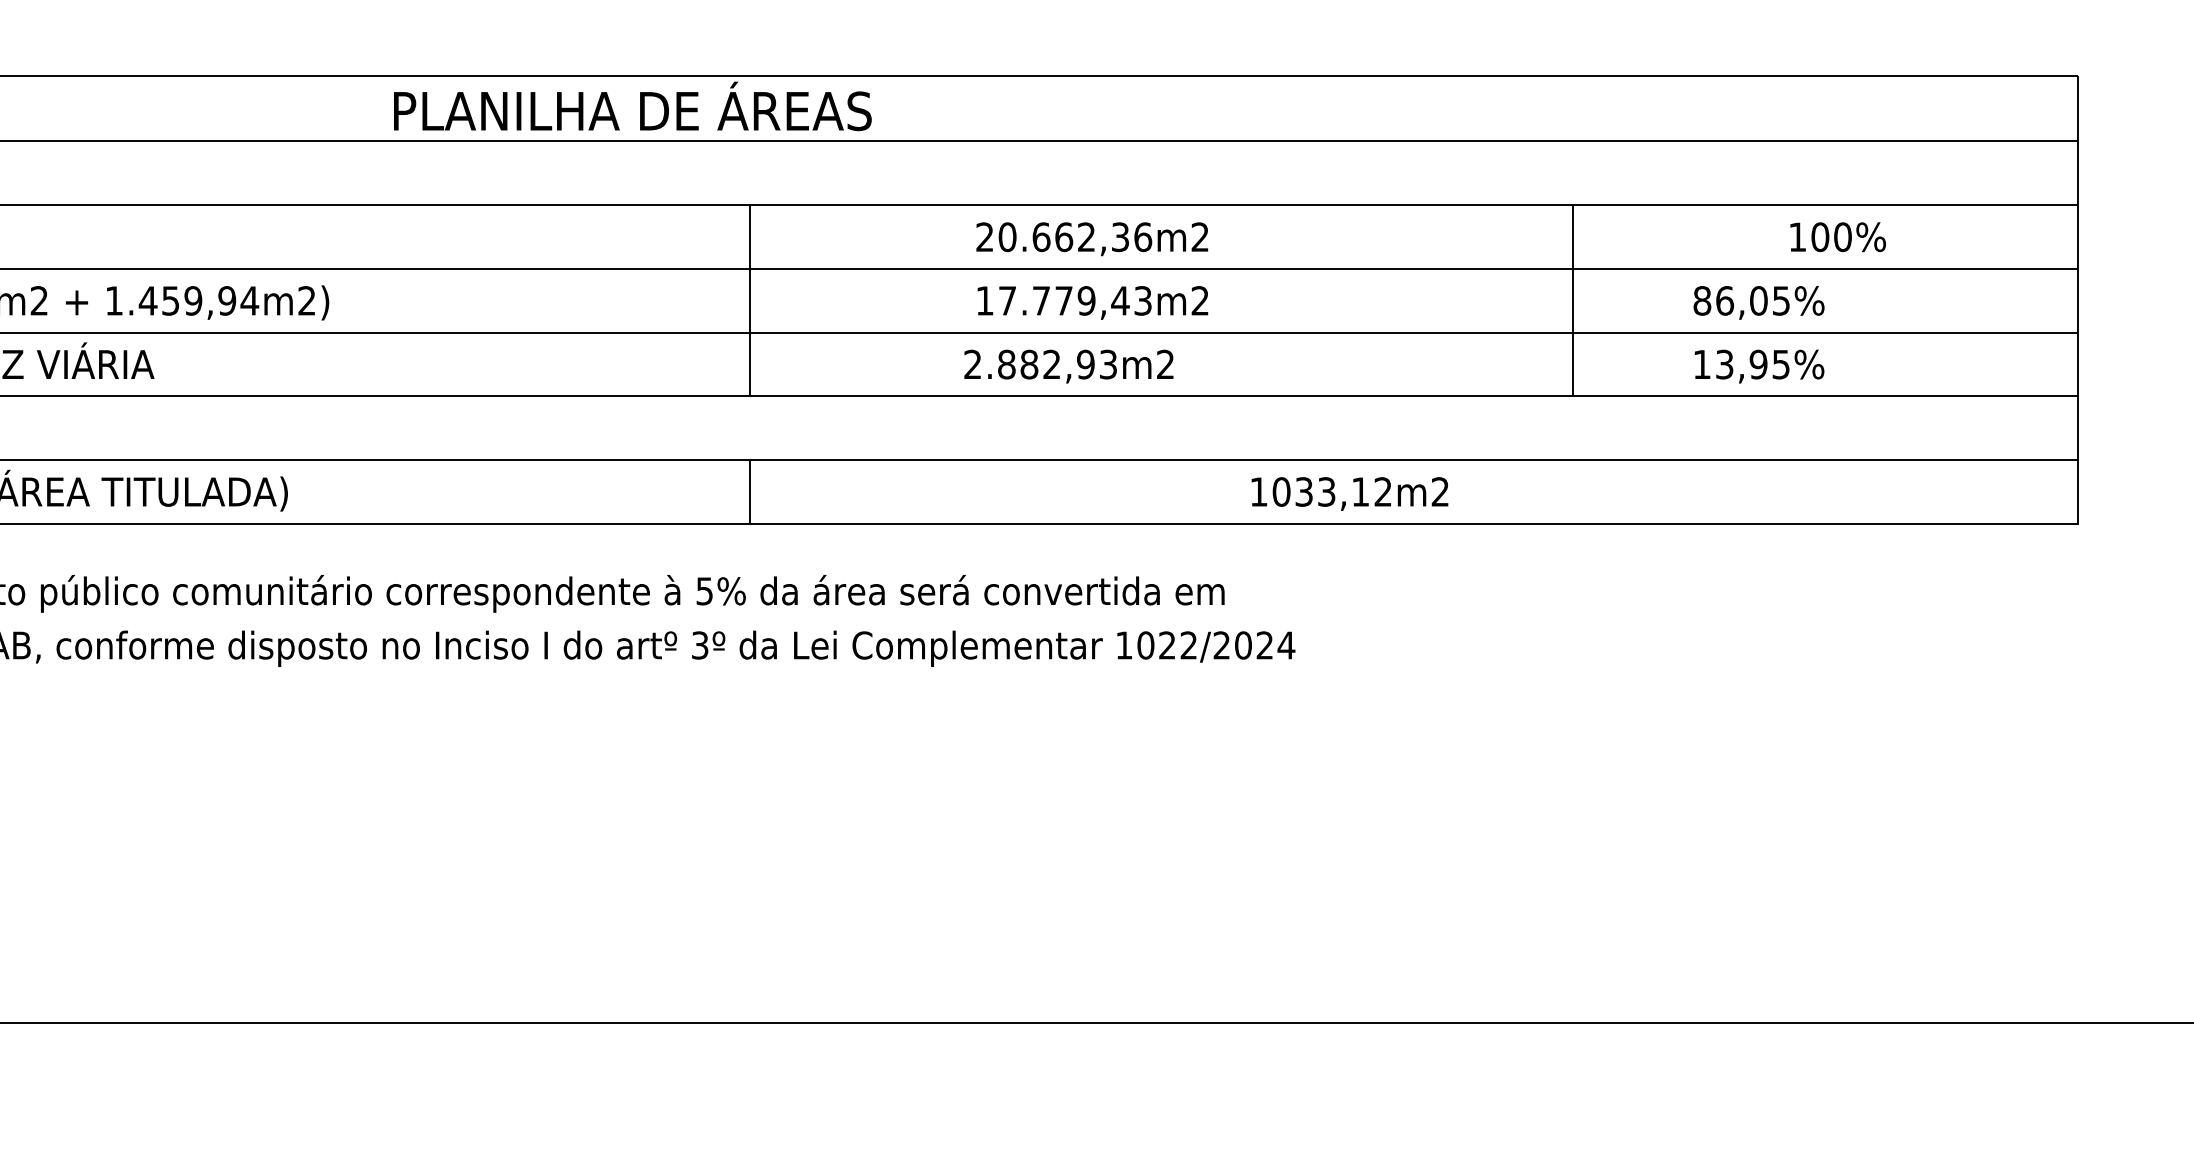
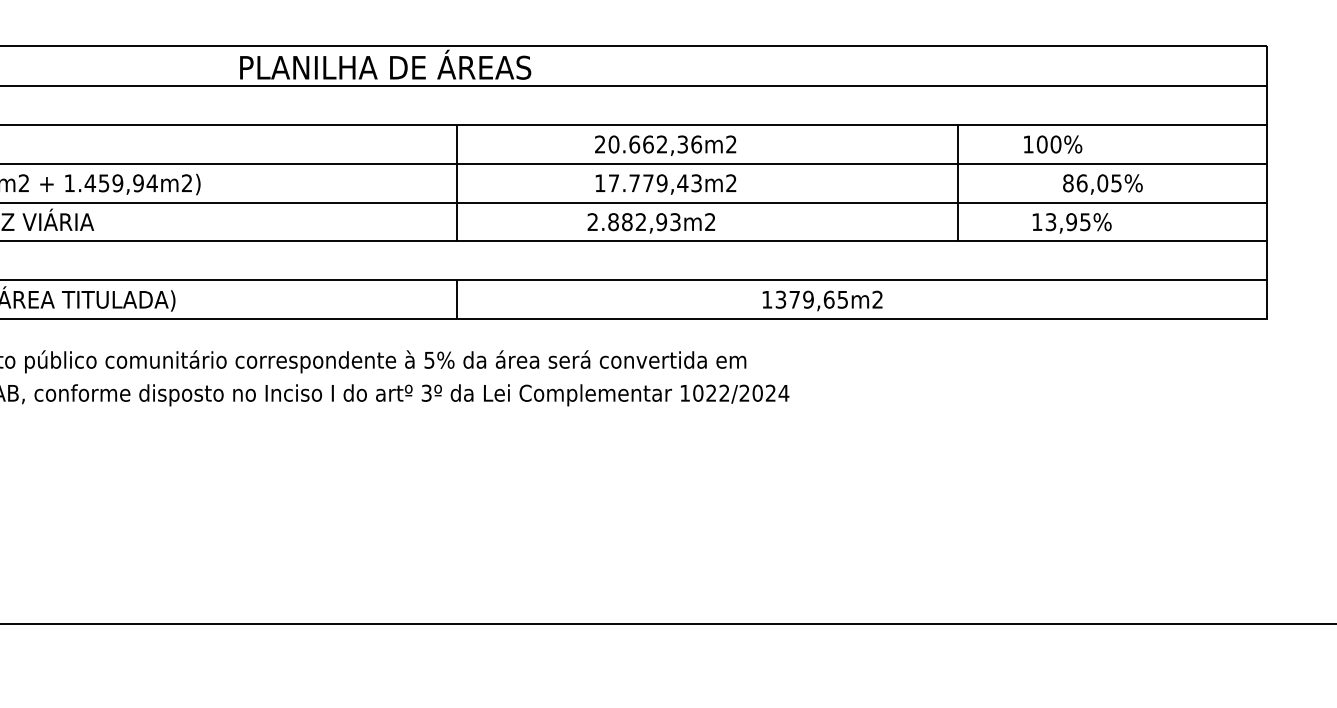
text: (1838, 237) -> (1053, 144), moved
text: (1758, 302) -> (1102, 184), moved
text: (1331, 491) -> (811, 299), 1033,12m2 -> 1379,65m2

